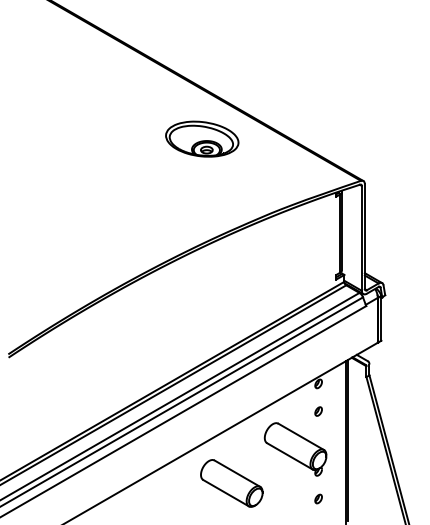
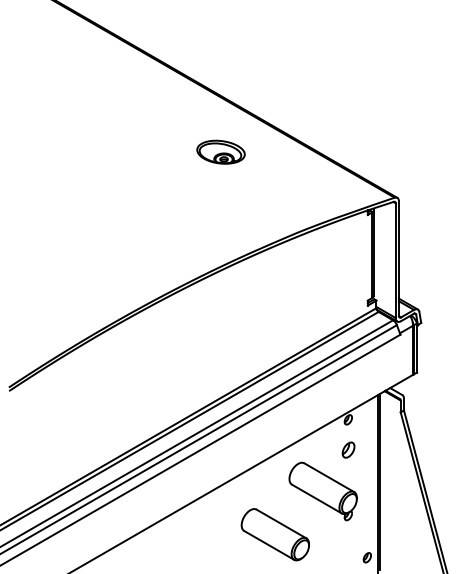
part: (201, 139) -> (220, 152), size x0.6
part: (317, 411) -> (347, 449), size x1.6
part: (230, 483) -> (274, 534), moved
part: (317, 498) -> (366, 557), moved

